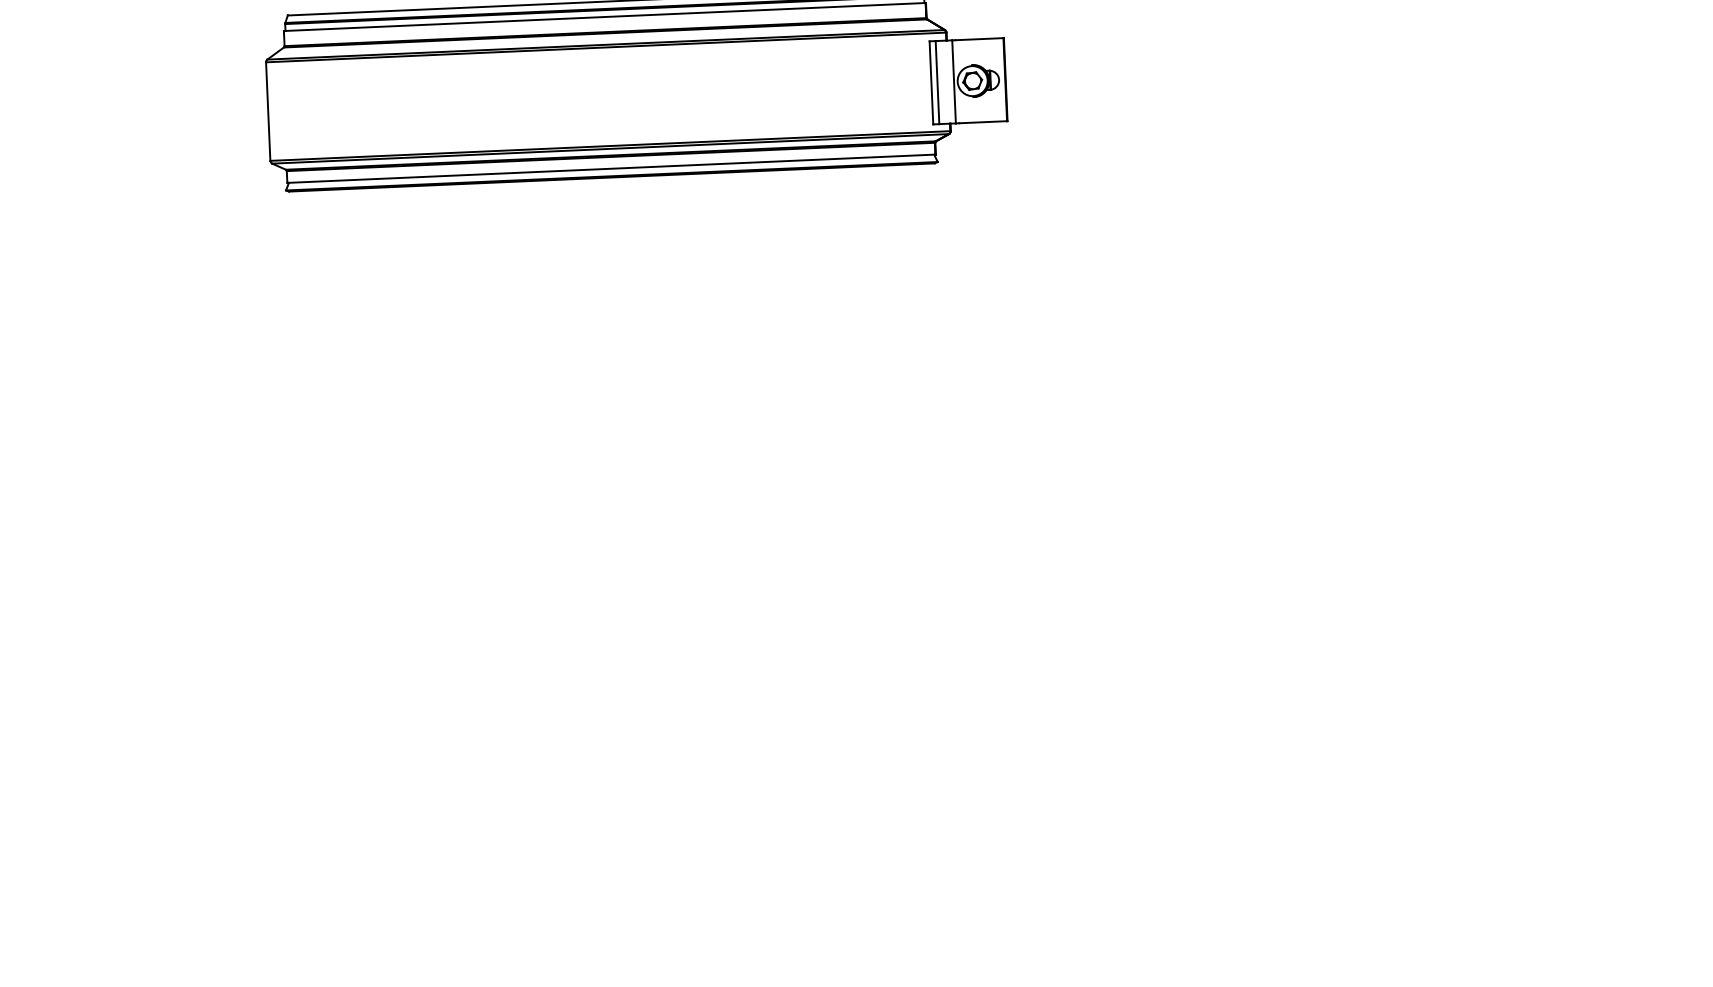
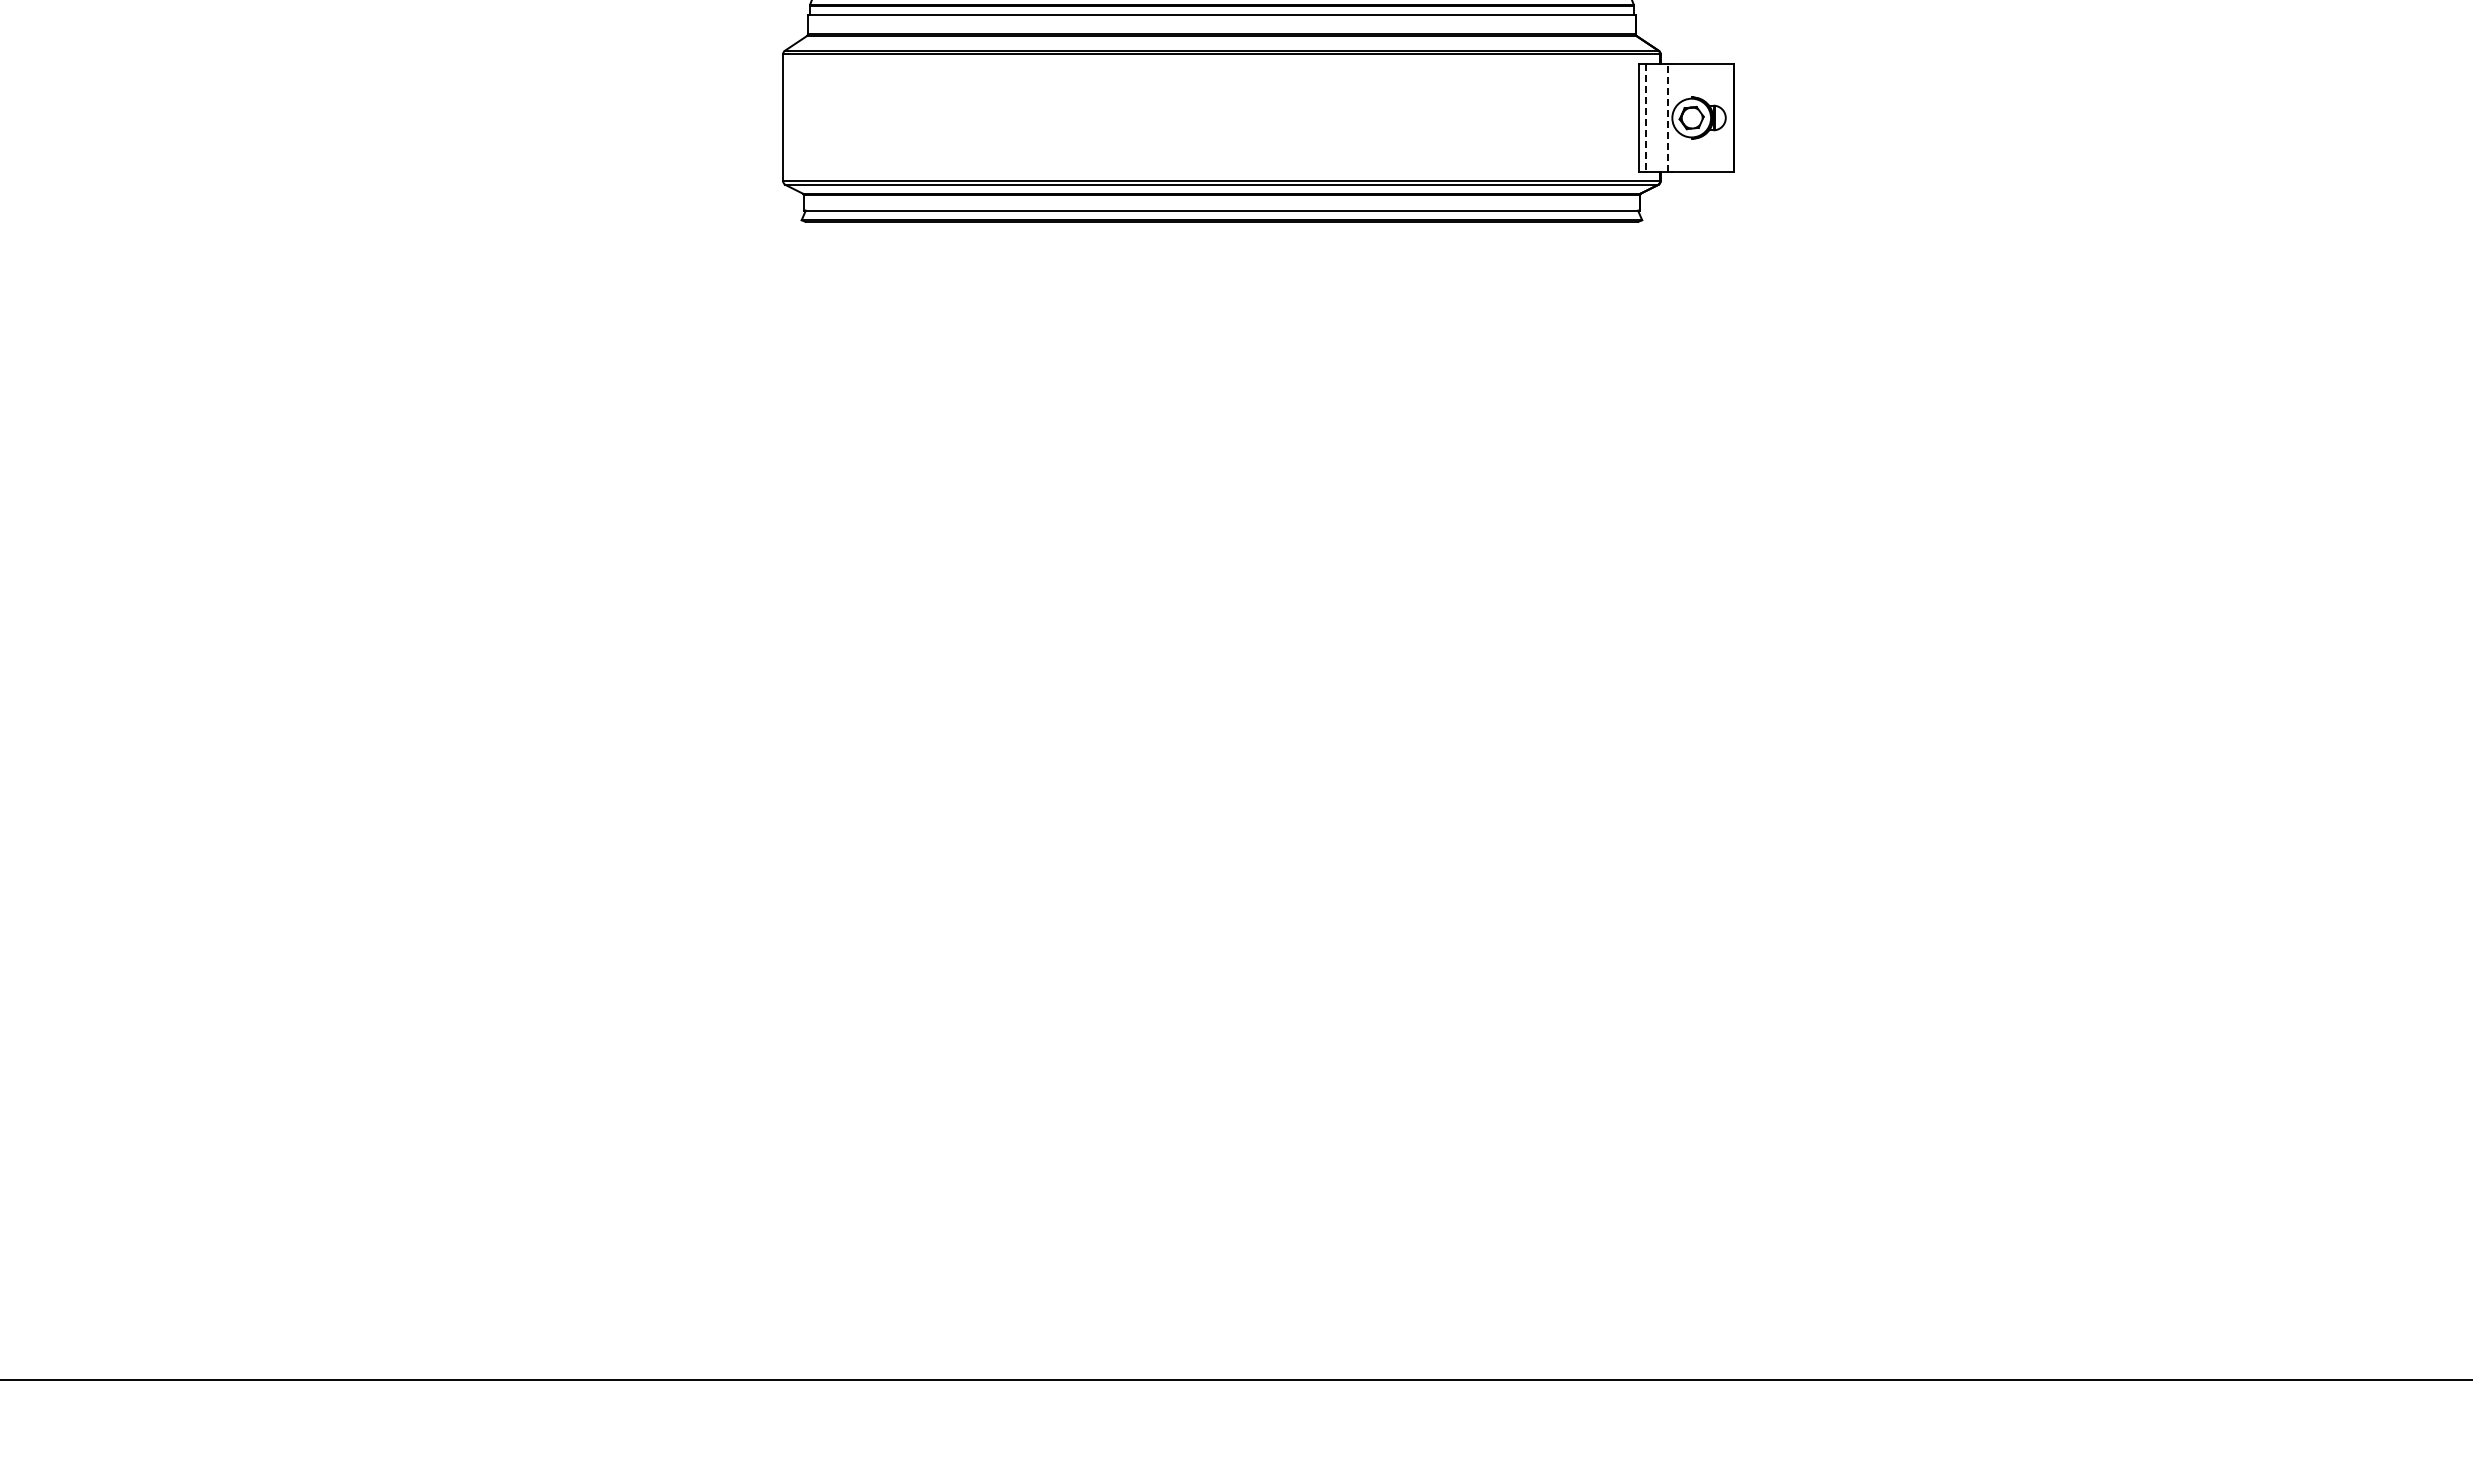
line: (937, 82) -> (1646, 118), solid -> dashed
line: (953, 82) -> (1667, 118), solid -> dashed

